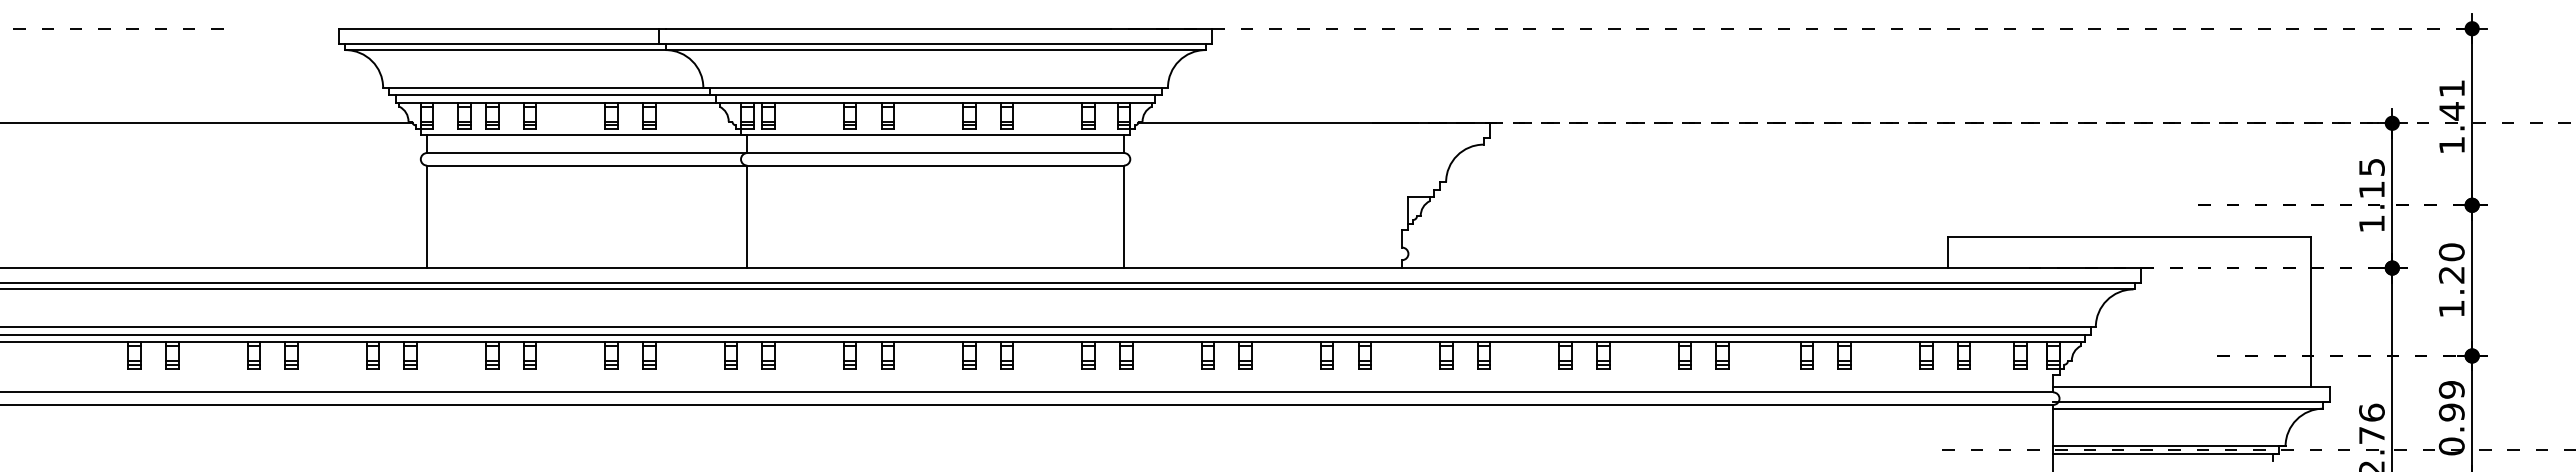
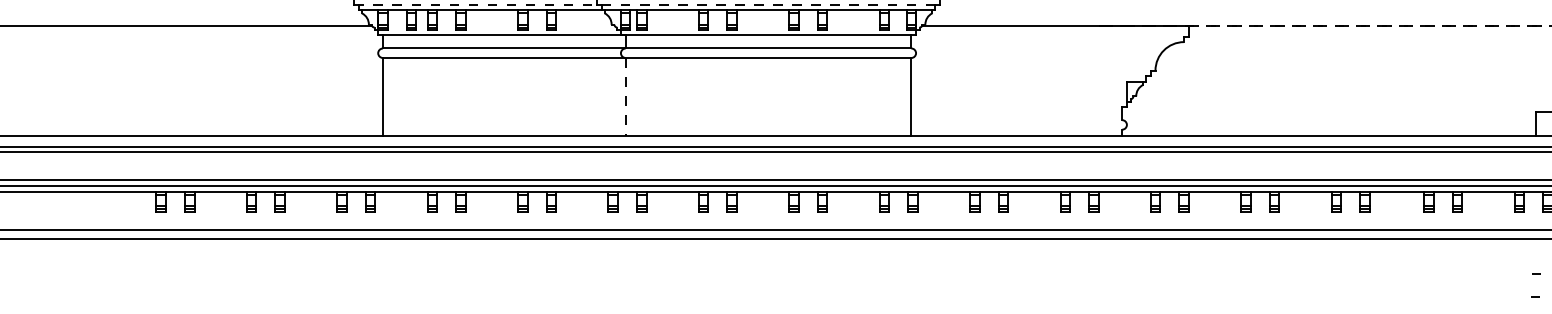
line: (775, 95) -> (647, 4), solid -> dashed
line: (747, 217) -> (625, 97), solid -> dashed

